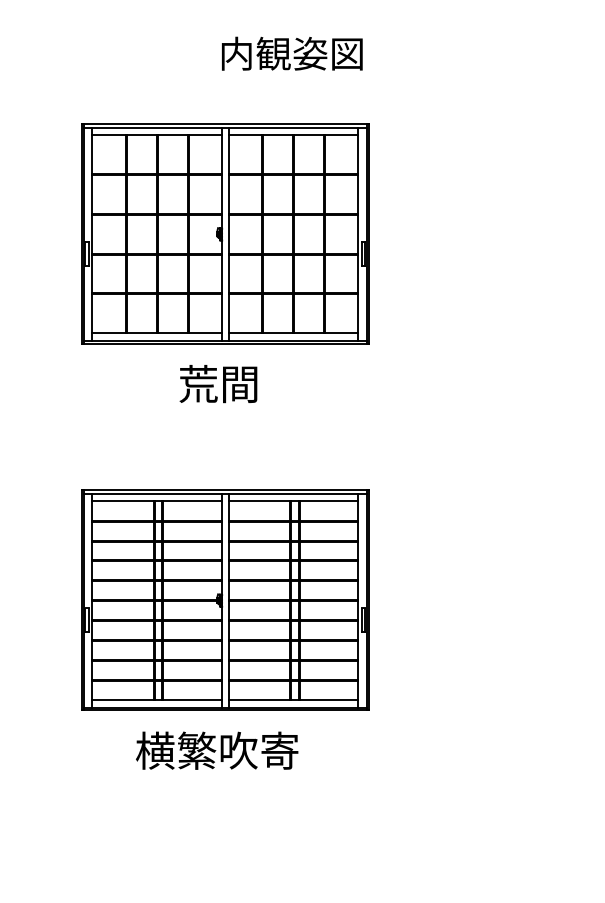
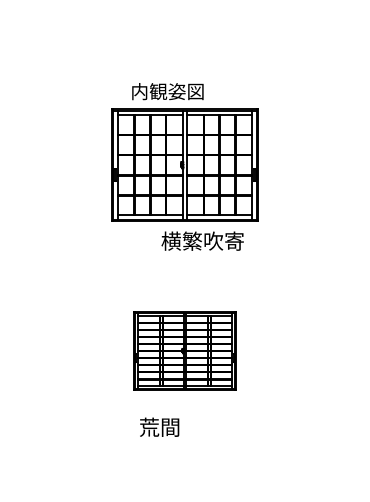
text: (291, 53) -> (167, 91), moved
text: (259, 382) -> (202, 240), 荒間 -> 横繁吹寄
part: (224, 599) -> (184, 350), size x0.7
text: (216, 749) -> (180, 426), 横繁吹寄 -> 荒間

